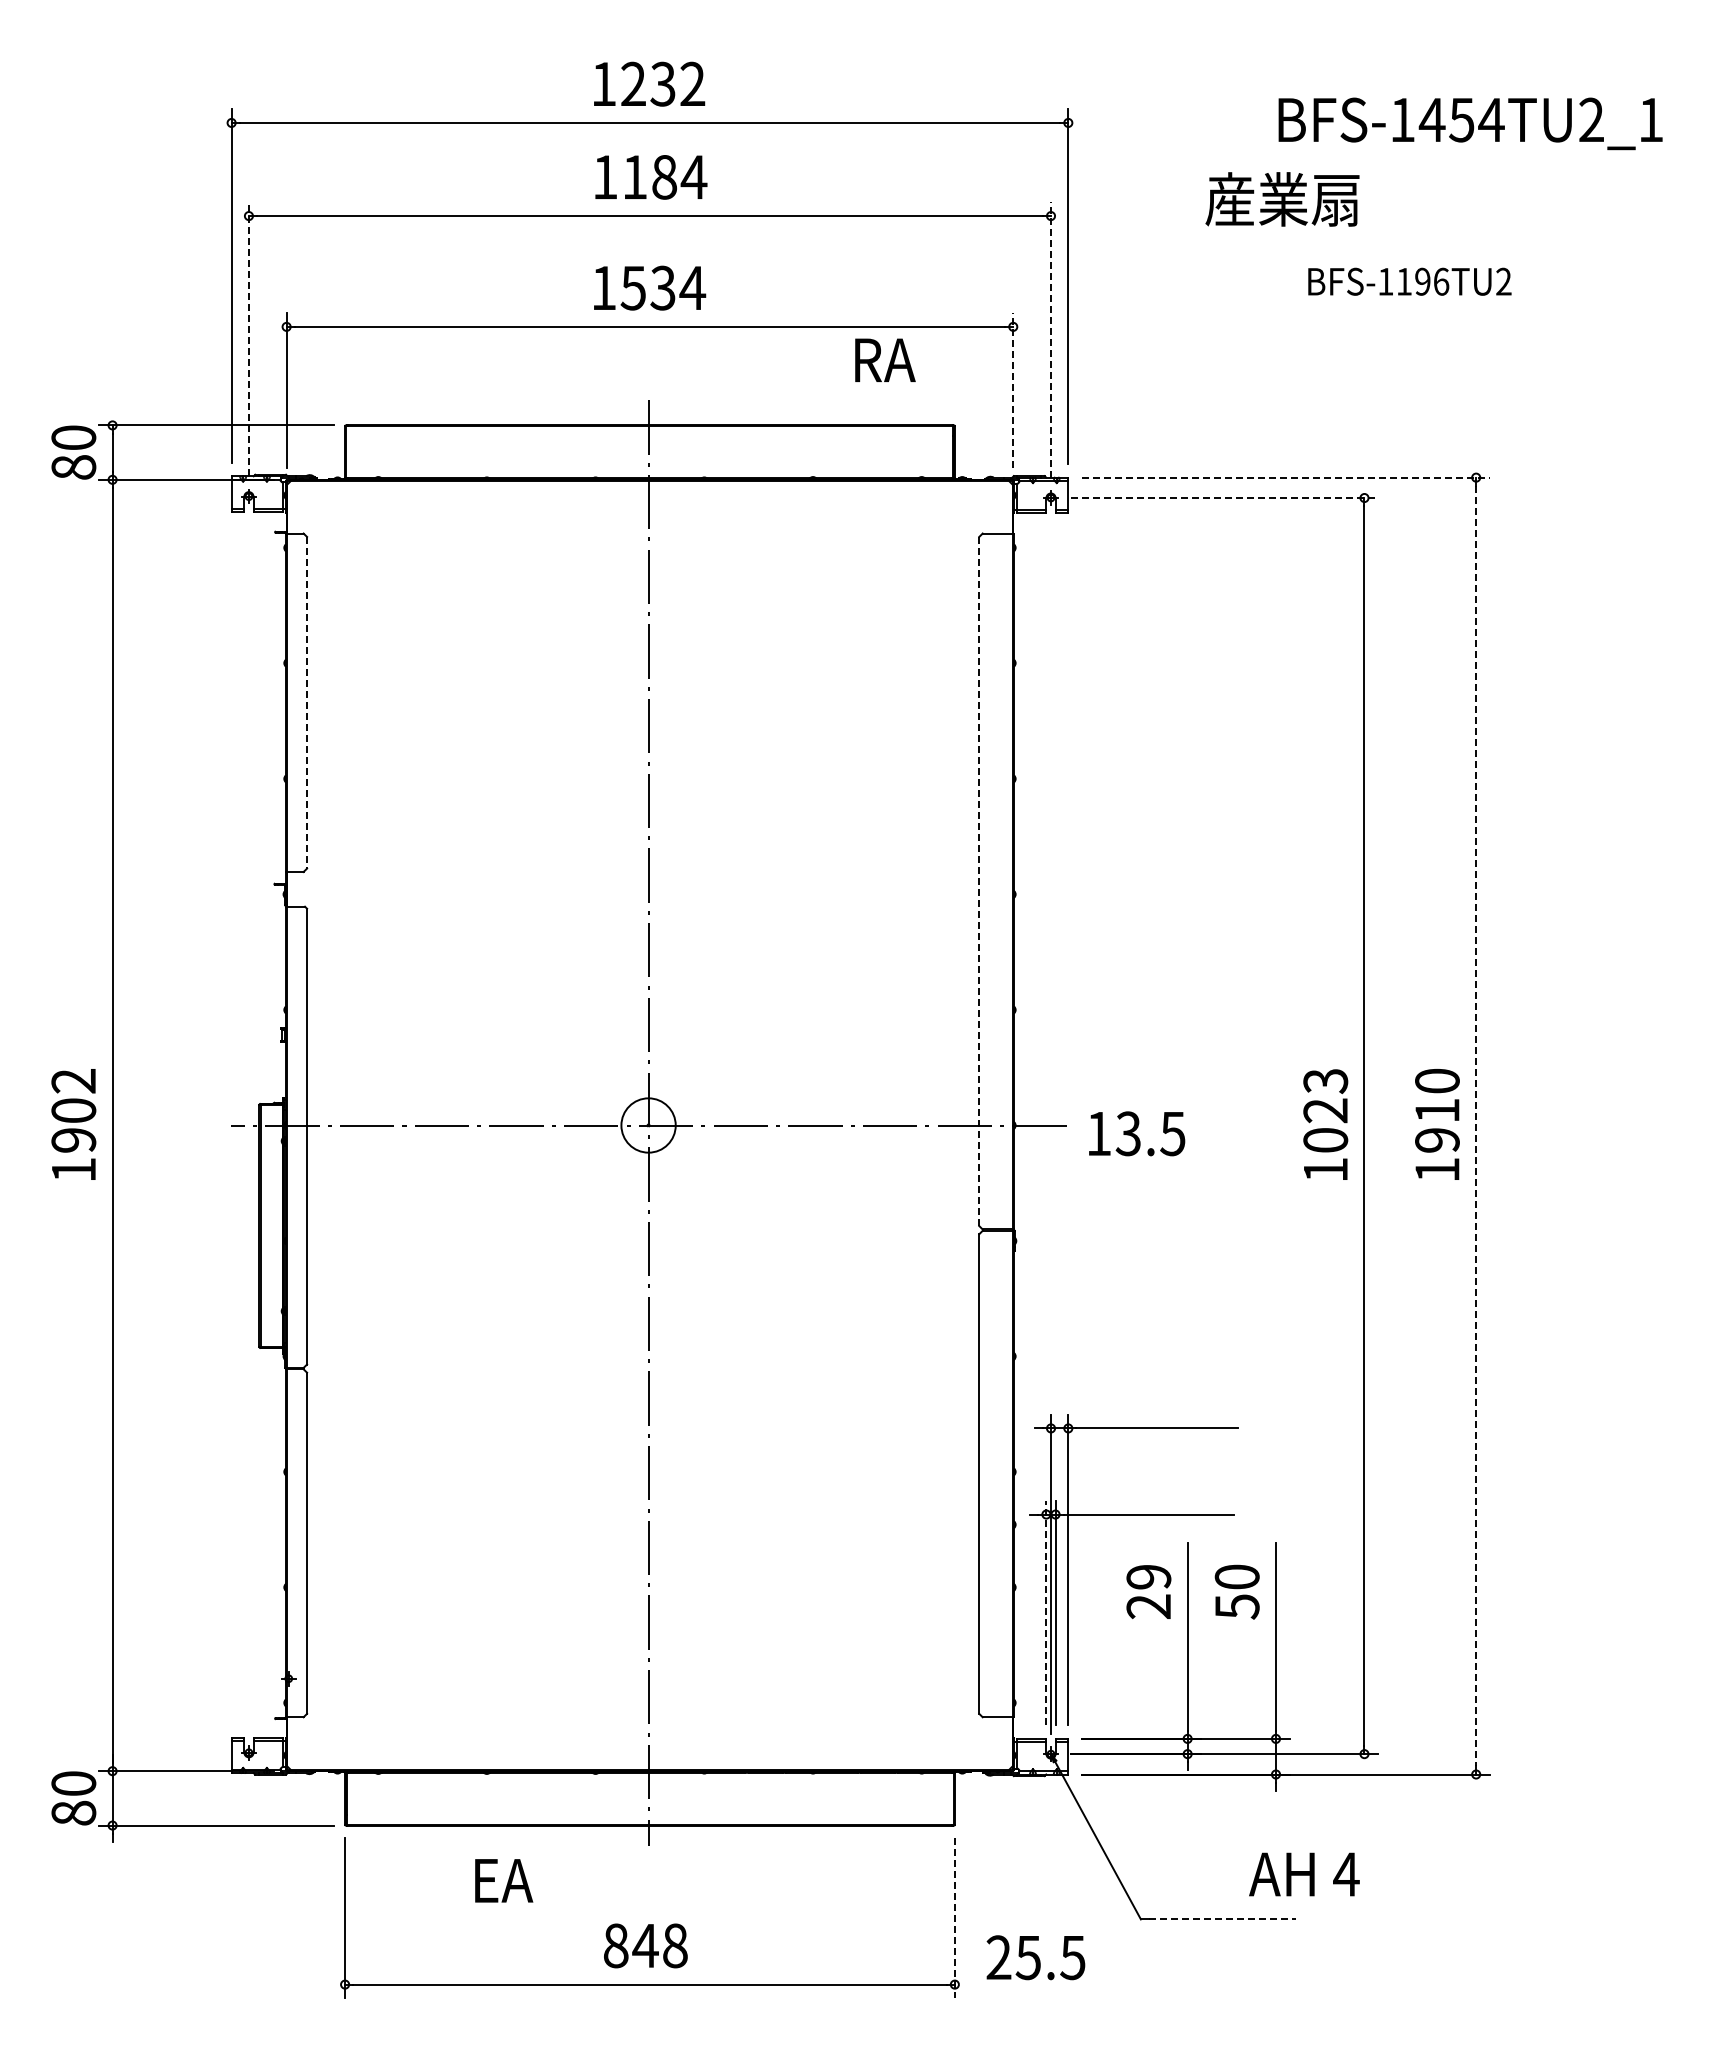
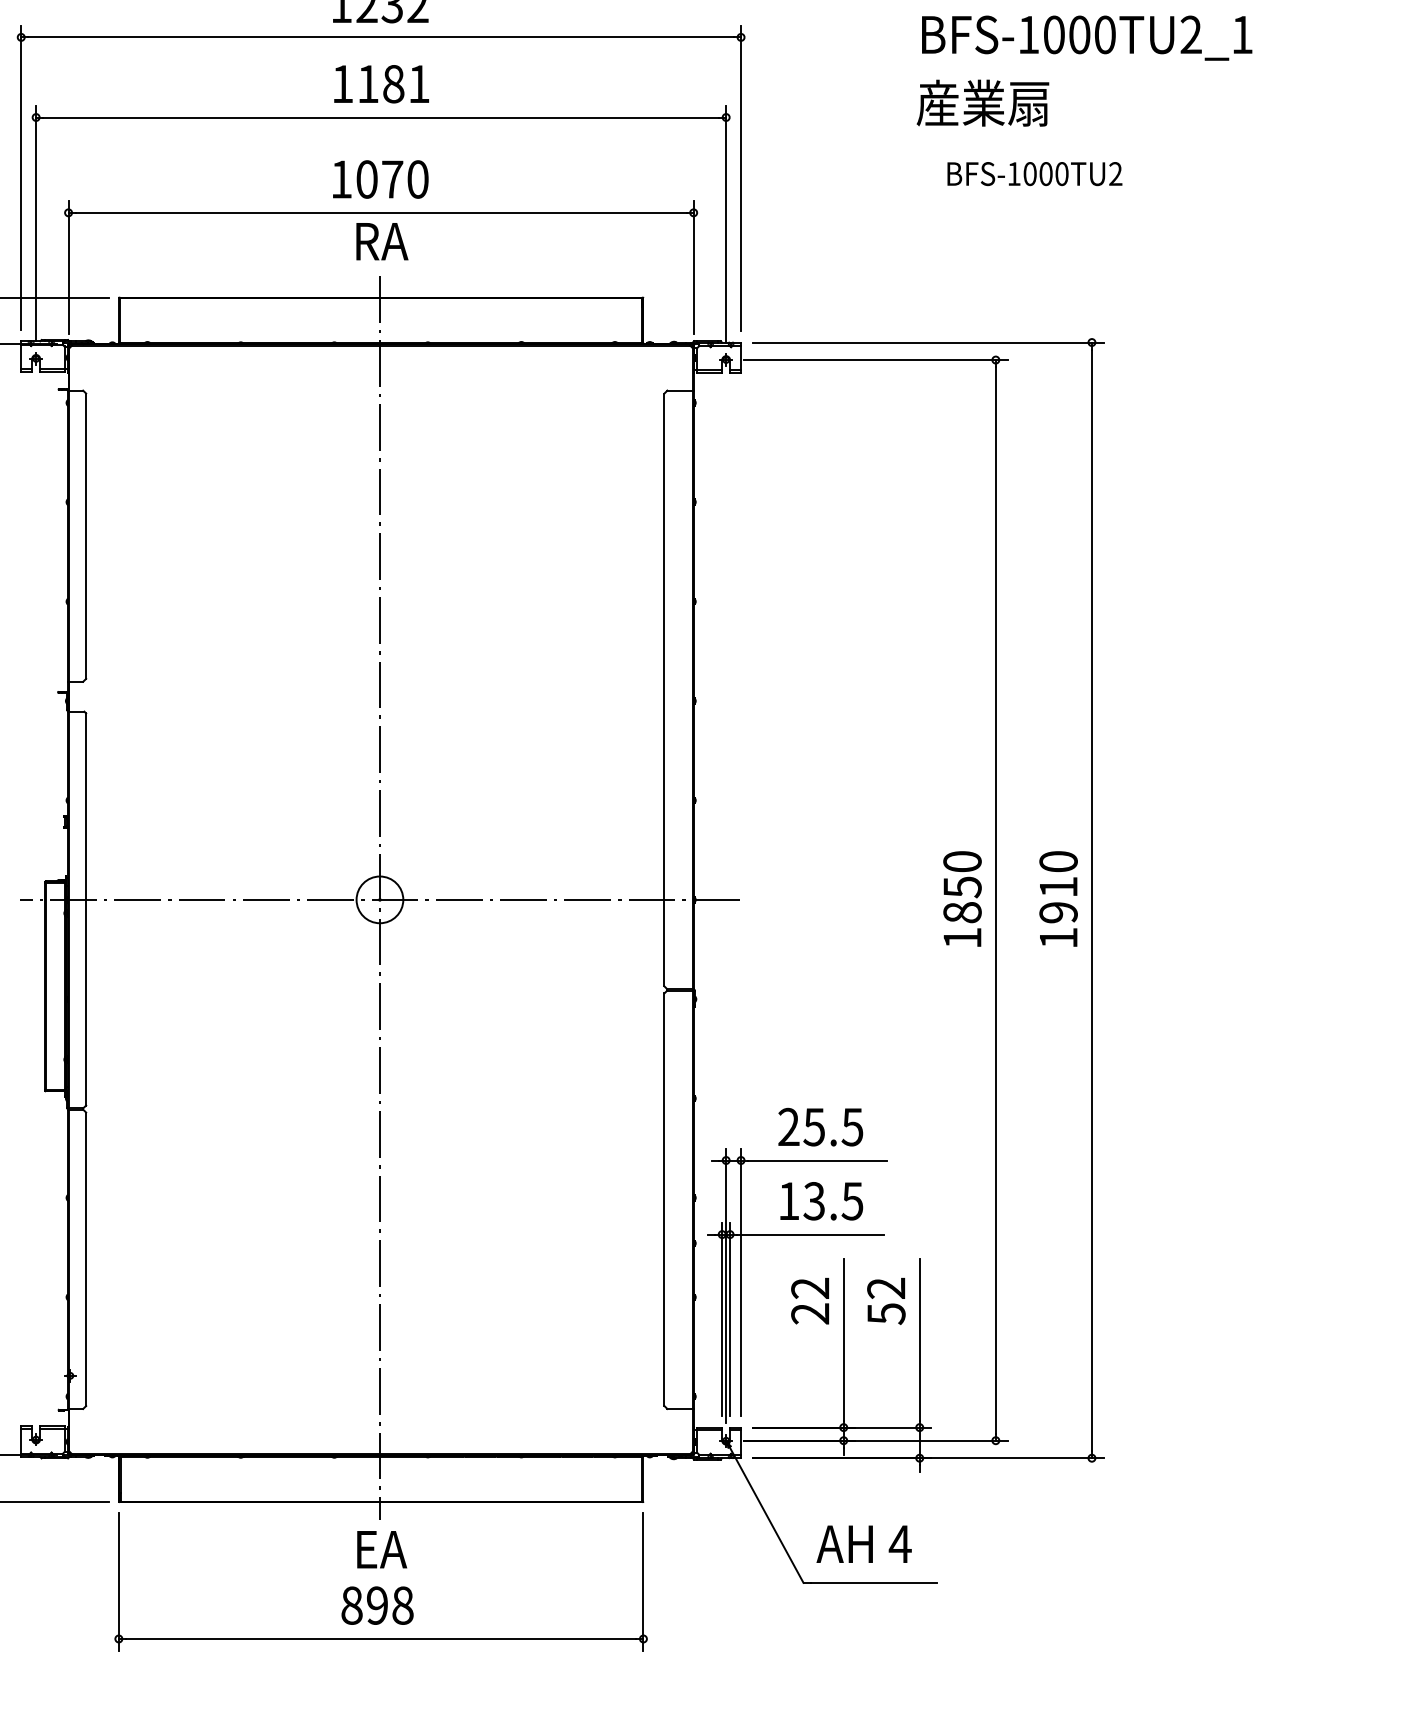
text: (1461, 119) -> (1079, 34), BFS-1454TU2_1 -> BFS-1000TU2_1
text: (693, 176) -> (418, 83), 1184 -> 1181
text: (1282, 199) -> (982, 103), moved
text: (1422, 281) -> (1045, 173), BFS-1196TU2 -> BFS-1000TU2
text: (663, 287) -> (392, 178), 1534 -> 1070
line: (248, 339) -> (35, 223), dashed -> solid
line: (1051, 340) -> (726, 224), dashed -> solid
text: (885, 359) -> (382, 240), moved
line: (1013, 389) -> (693, 266), dashed -> solid
line: (1285, 477) -> (927, 342), dashed -> solid
line: (1225, 498) -> (876, 360), dashed -> solid
line: (307, 702) -> (86, 535), dashed -> solid
line: (979, 881) -> (664, 689), dashed -> solid
text: (1325, 1110) -> (962, 886), 1023 -> 1850
line: (1476, 1126) -> (1092, 900), dashed -> solid
text: (1137, 1133) -> (822, 1200), moved
text: (1149, 1576) -> (810, 1287), 29 -> 22
text: (1236, 1576) -> (885, 1287), 50 -> 52
line: (1046, 1612) -> (722, 1318), dashed -> solid
text: (1304, 1874) -> (864, 1544), moved
text: (504, 1880) -> (382, 1549), moved
line: (954, 1918) -> (643, 1582), dashed -> solid
line: (1222, 1919) -> (873, 1582), dashed -> solid
text: (645, 1945) -> (377, 1605), 848 -> 898
text: (1035, 1957) -> (820, 1127), moved

